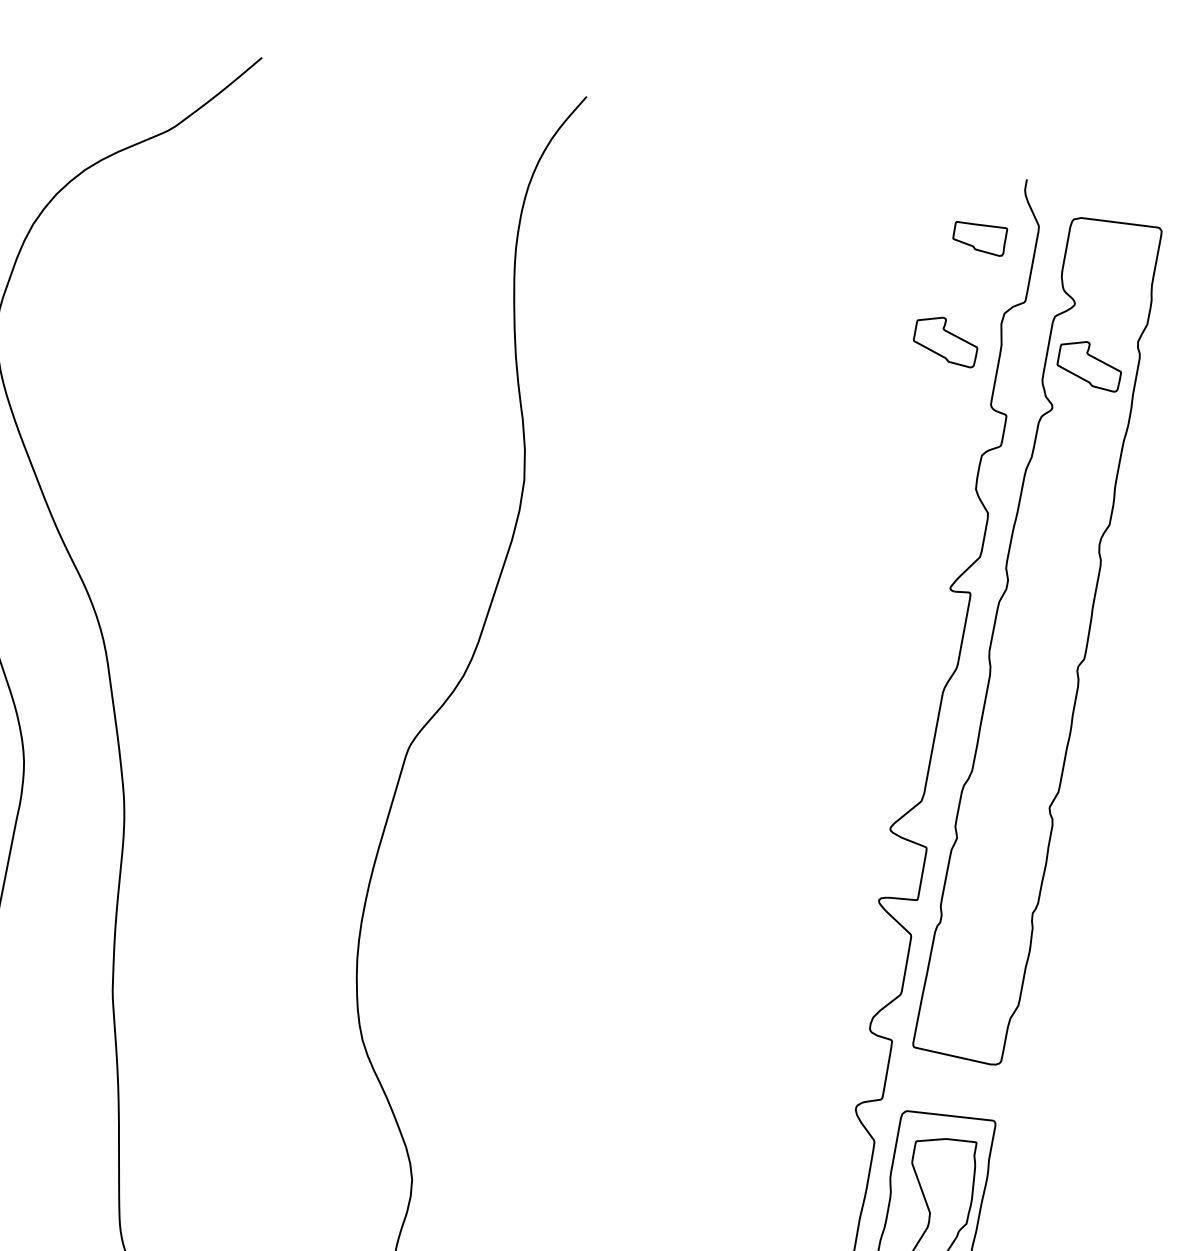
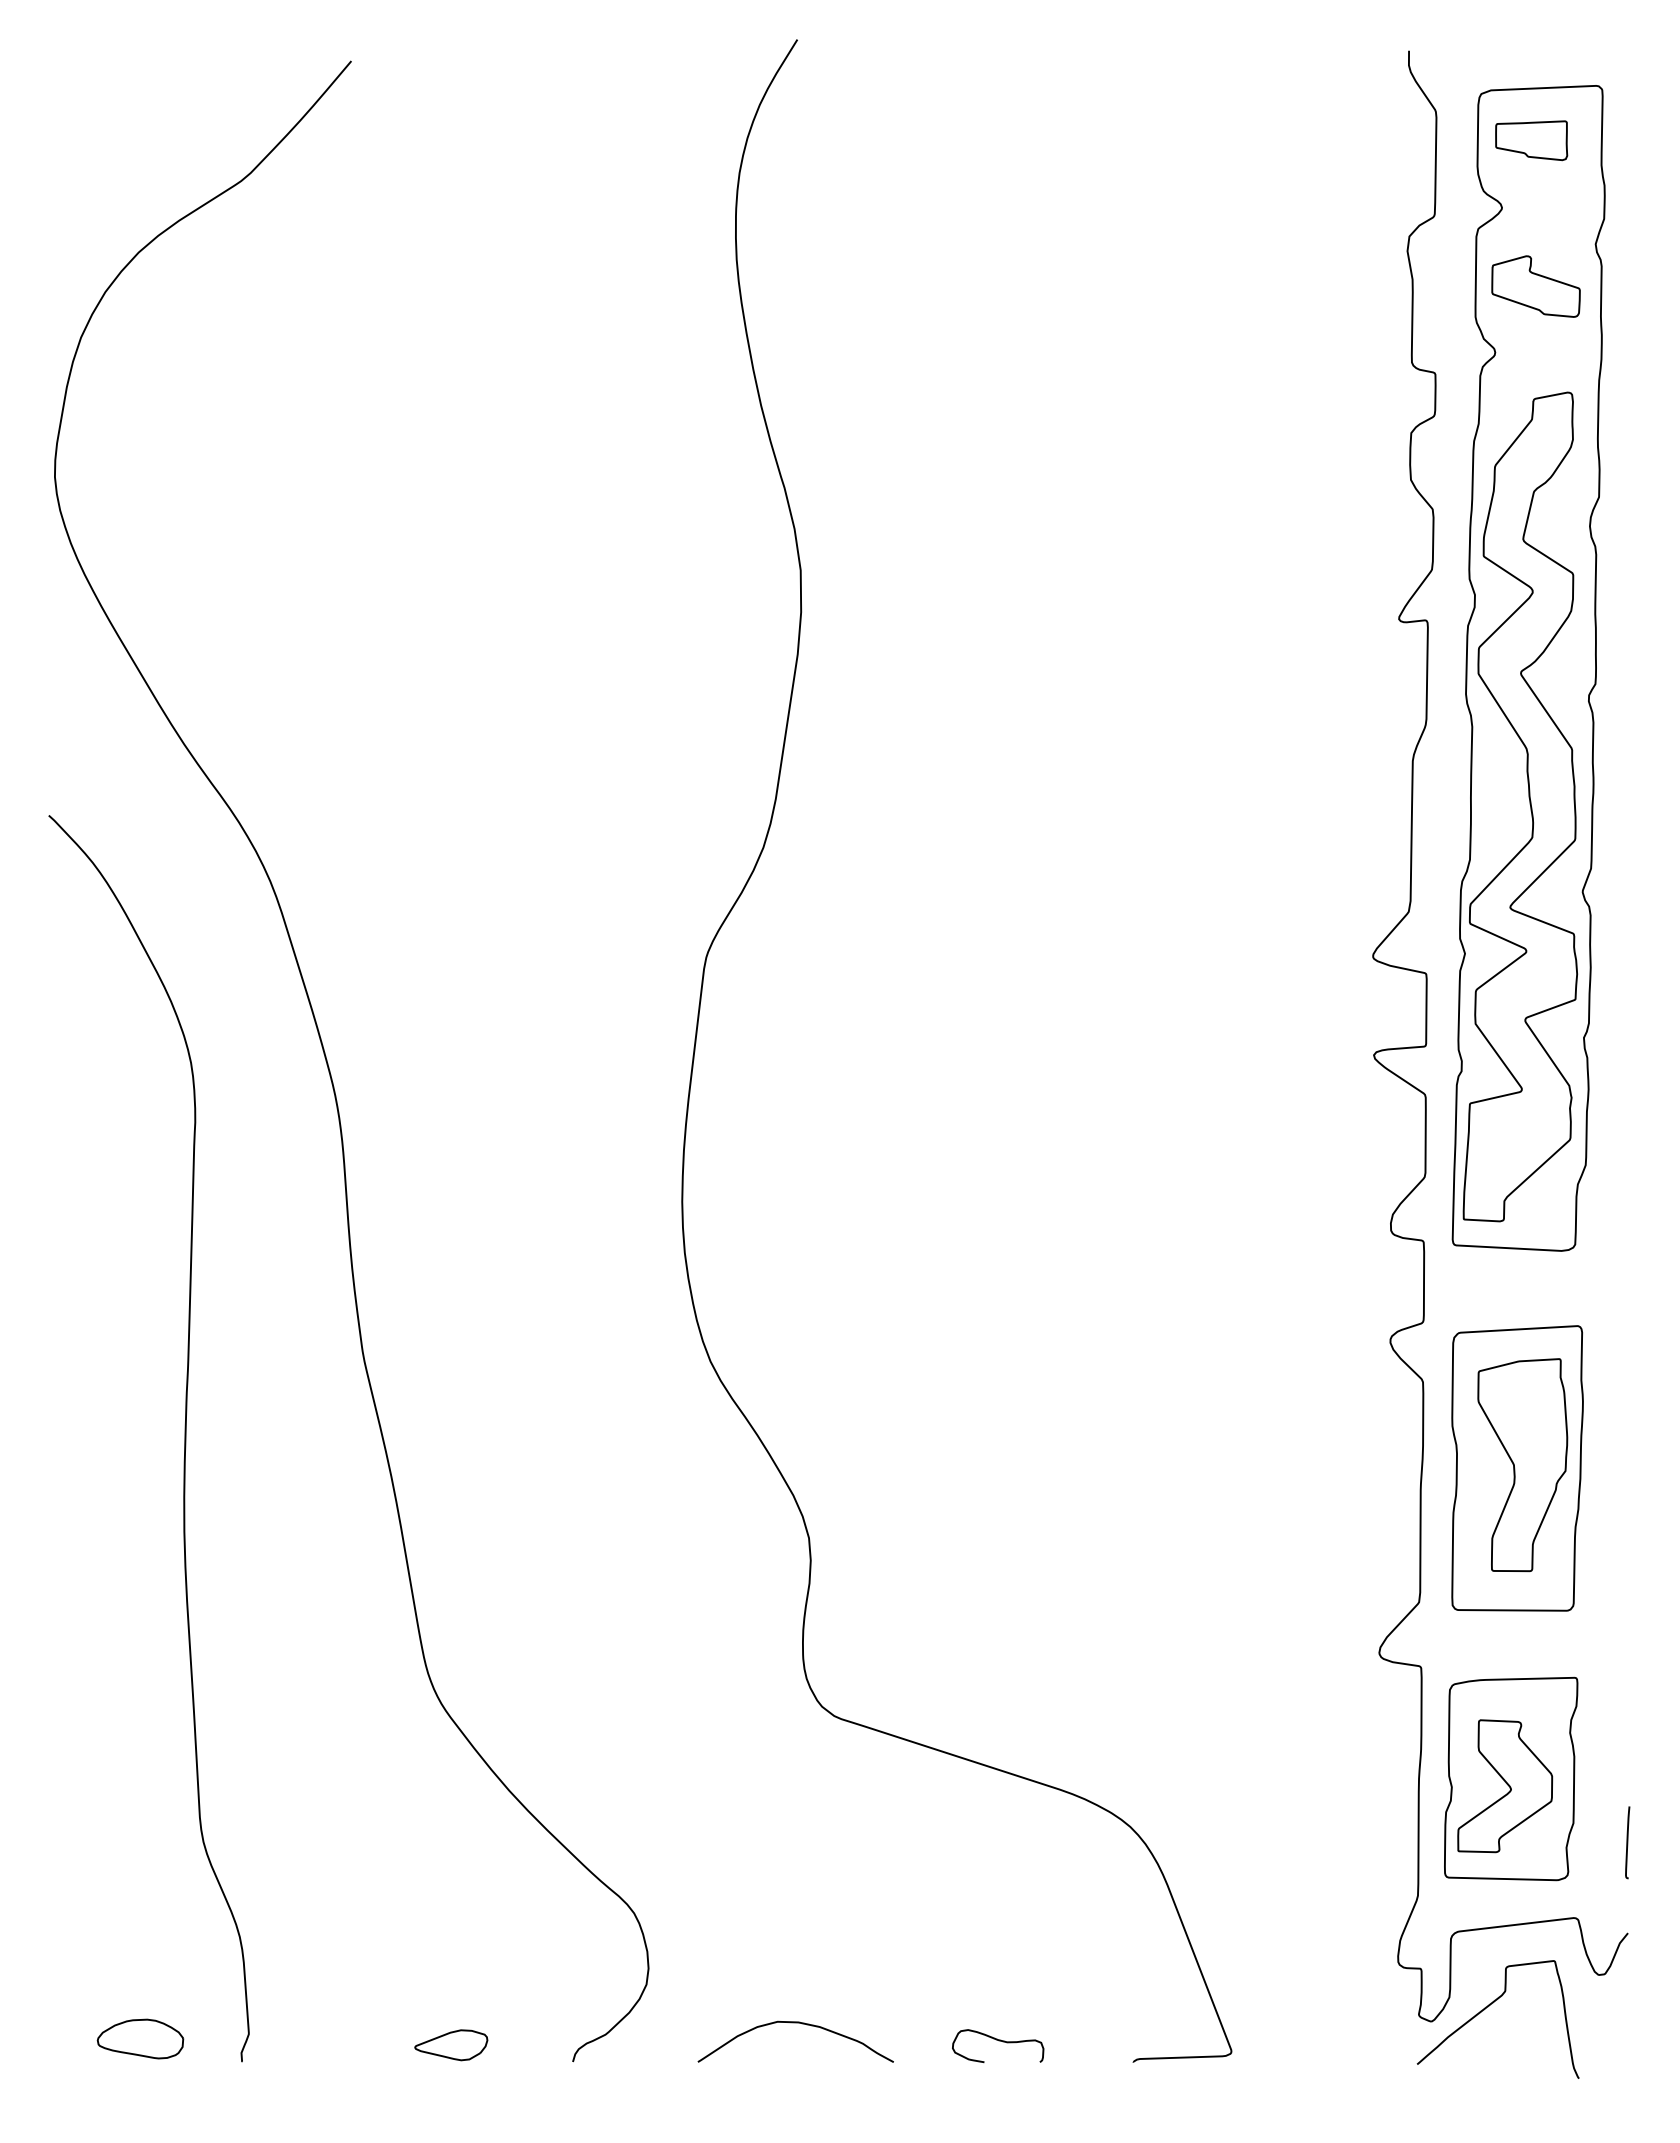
part: (979, 237) -> (1531, 140), moved
part: (945, 340) -> (1336, 286), removed
part: (1021, 738) -> (1529, 804), added

